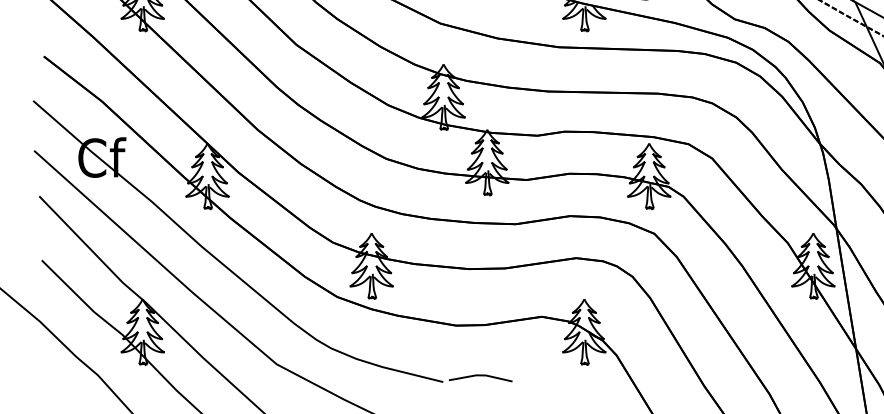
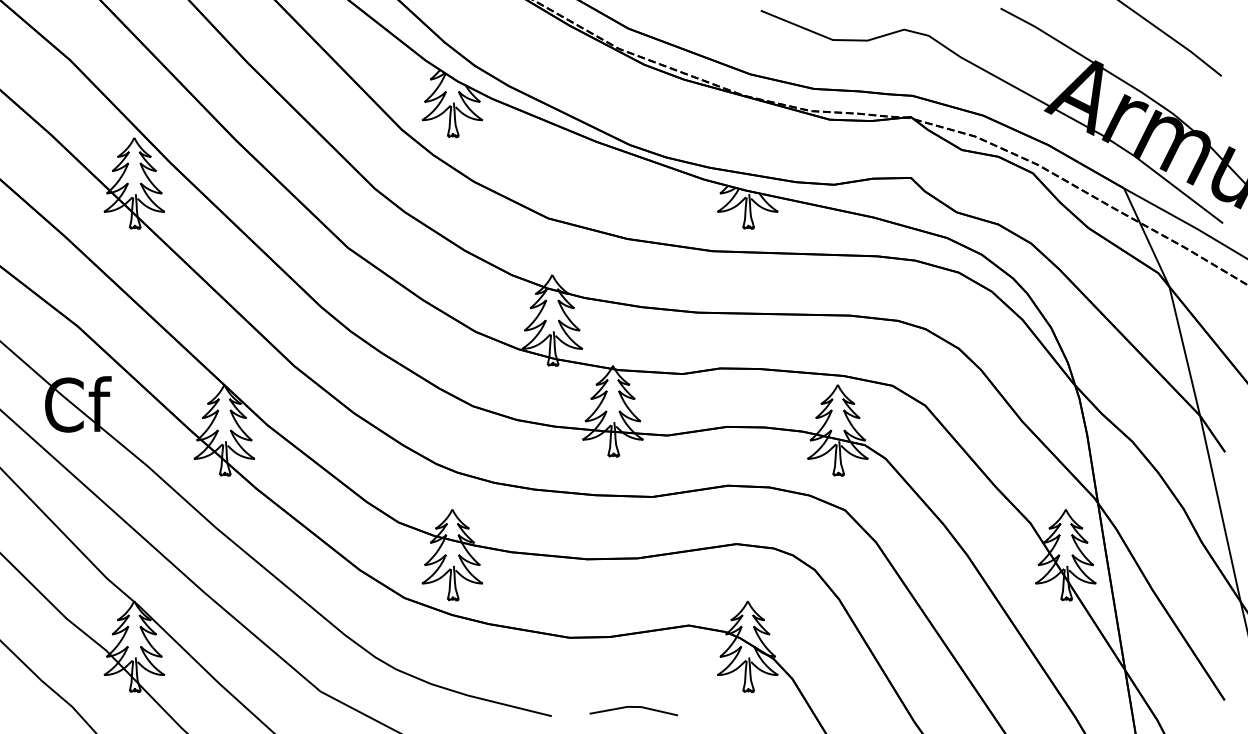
line: (480, 375) -> (633, 707), moved

